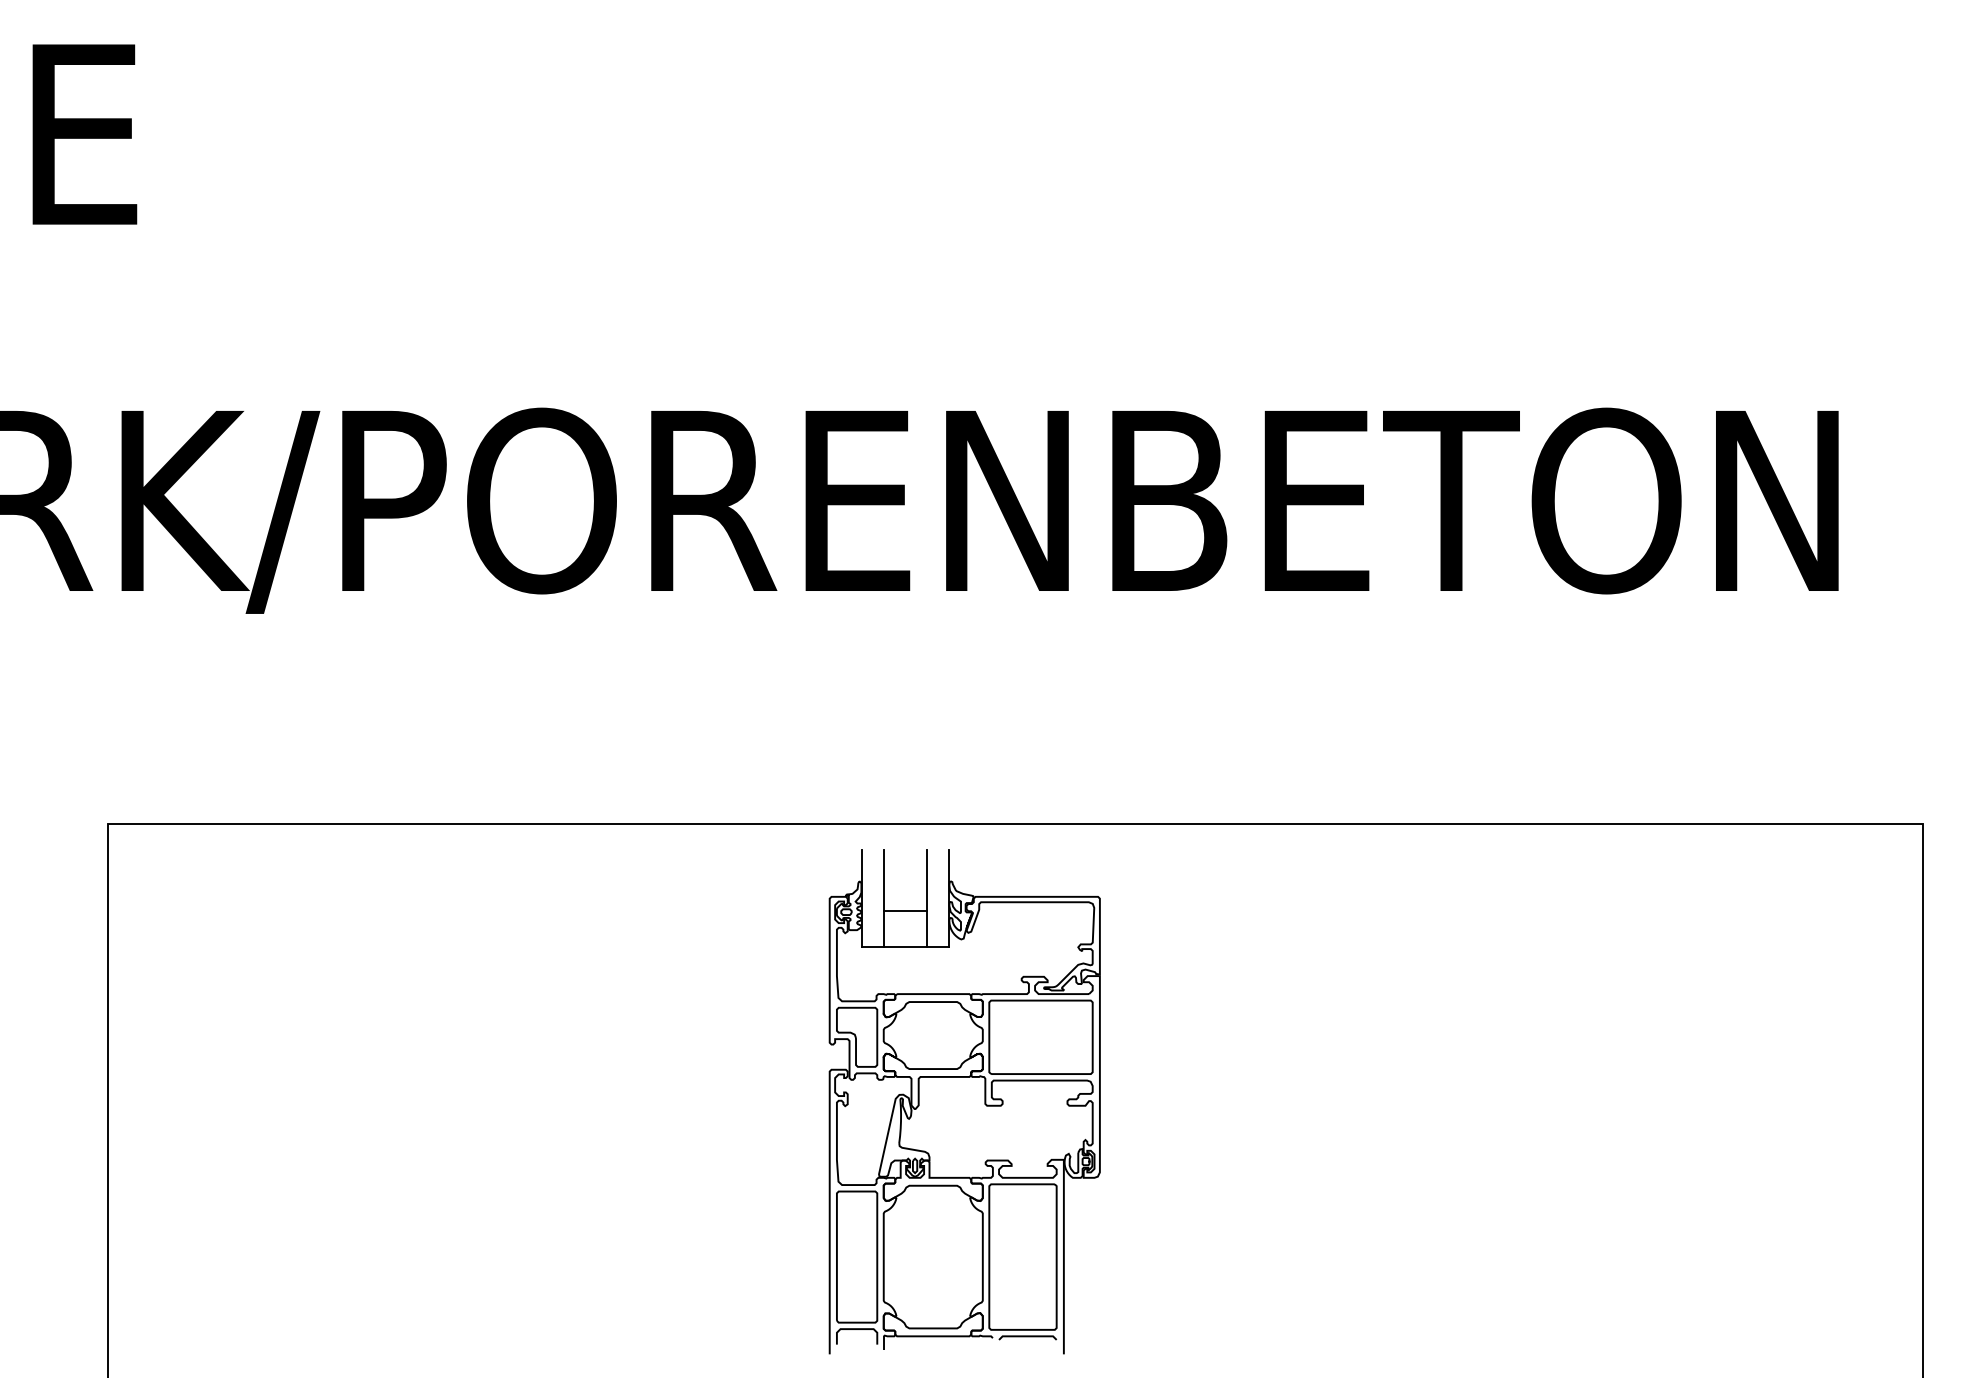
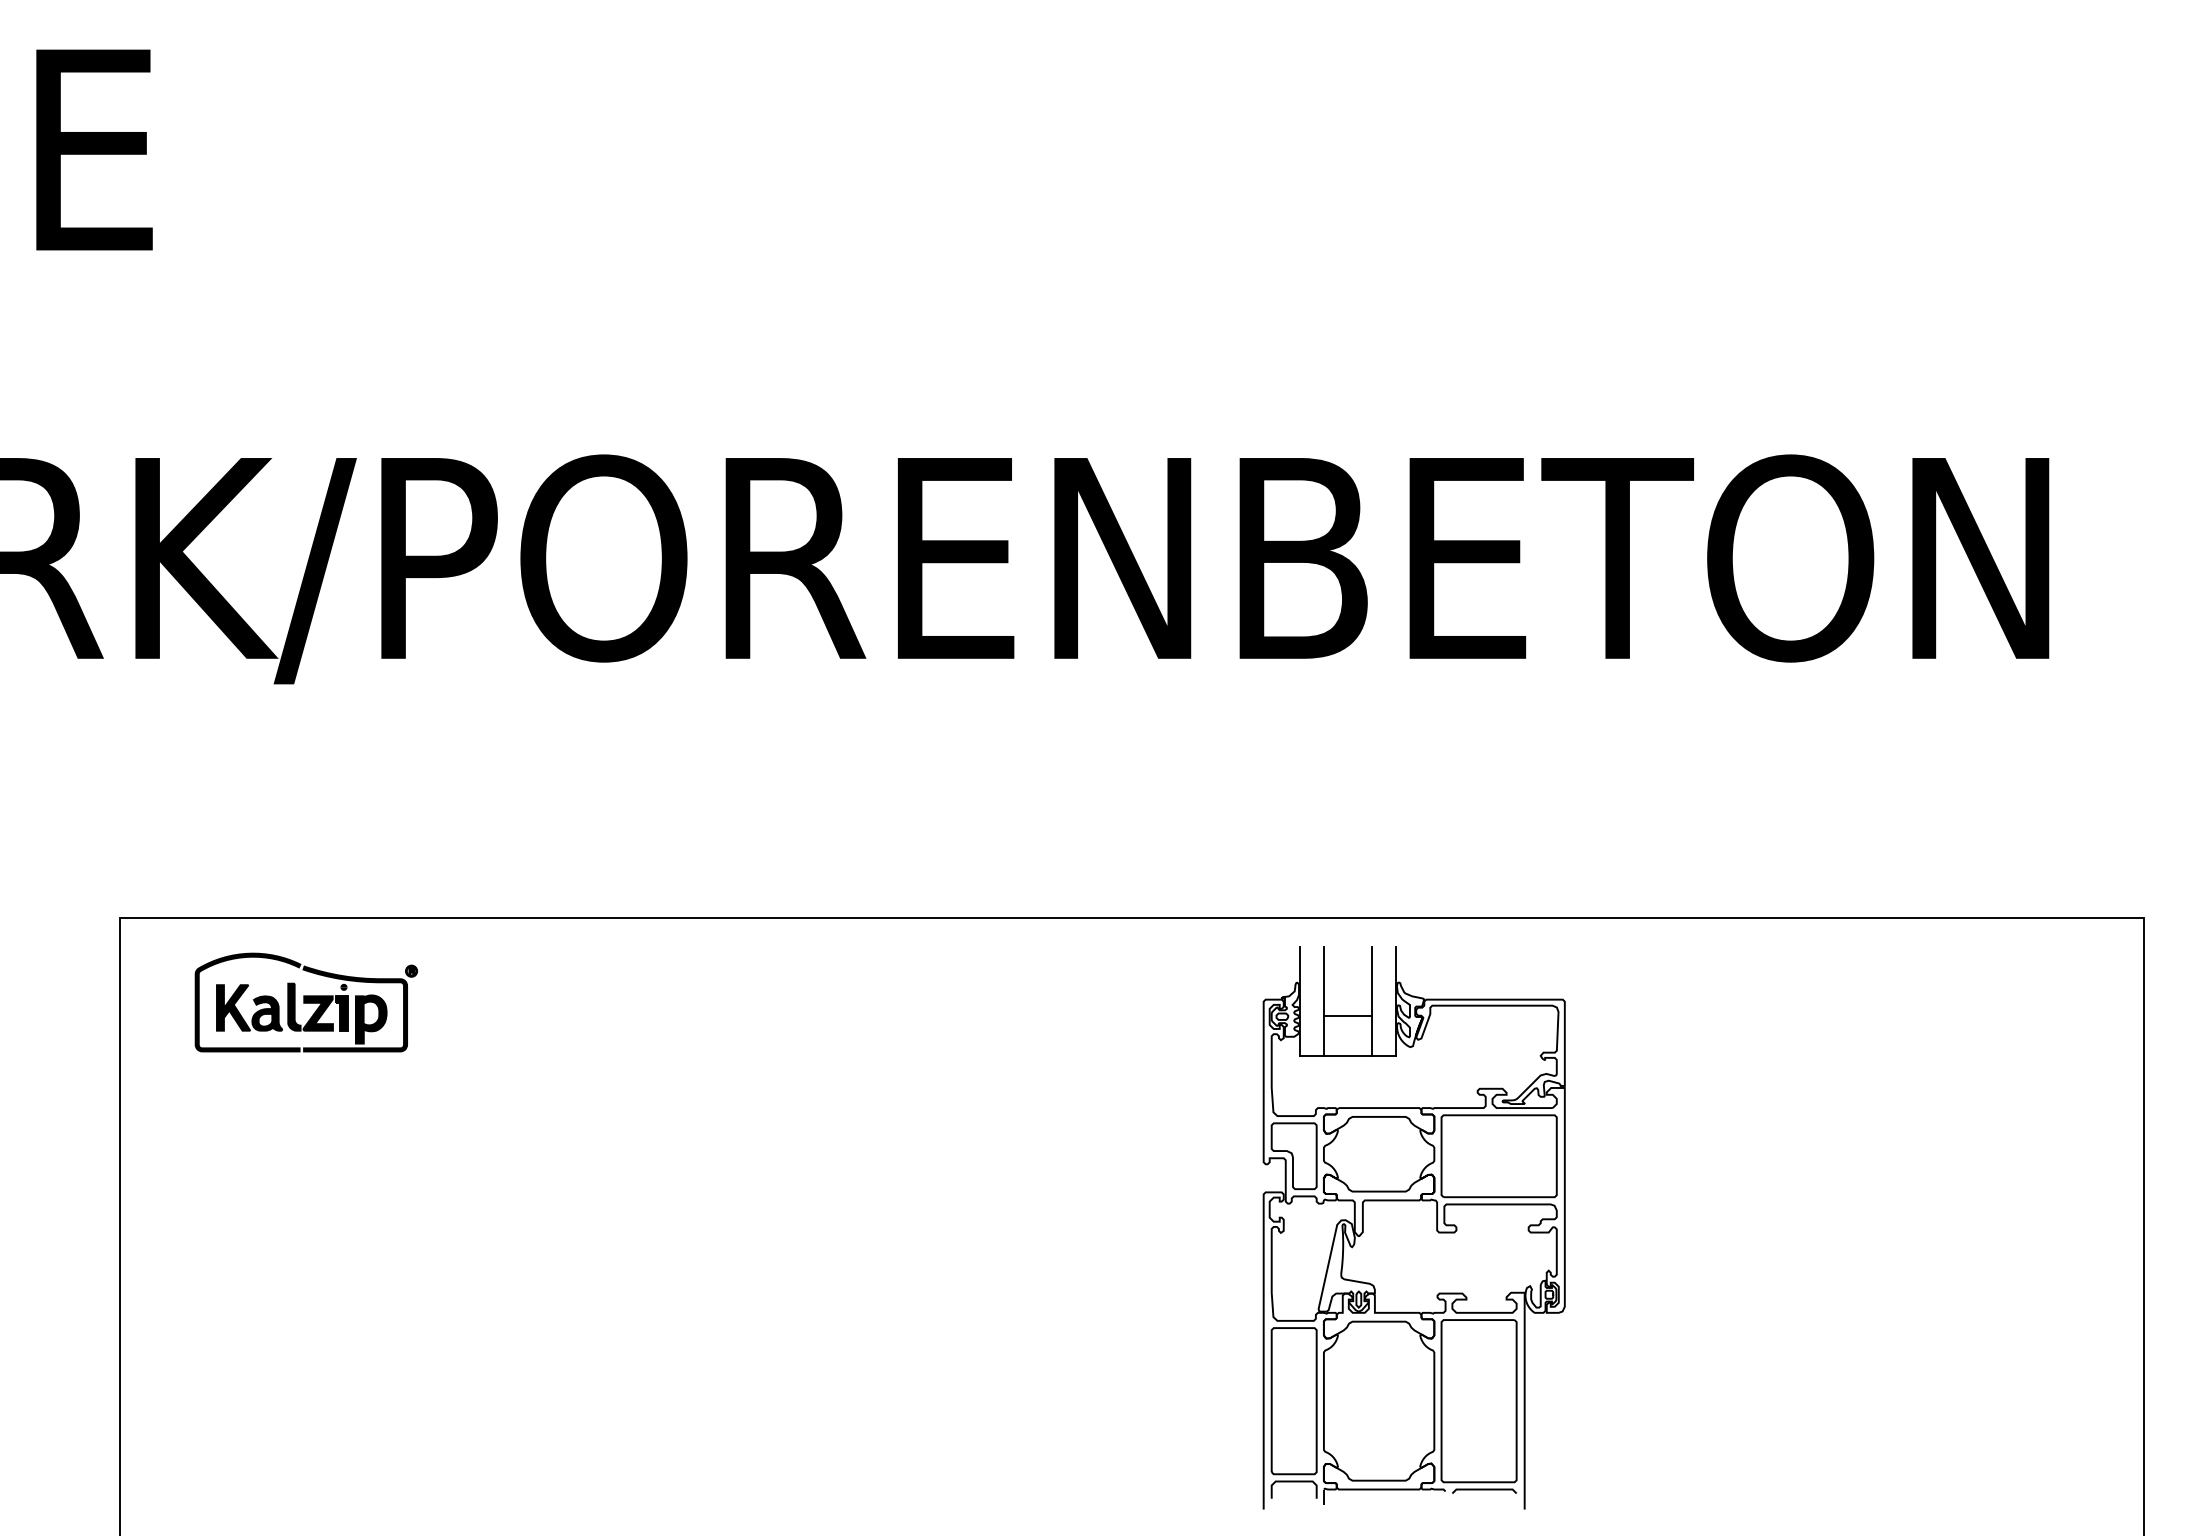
part: (274, 899) -> (305, 1002), added
part: (964, 1101) -> (1413, 1227), moved

